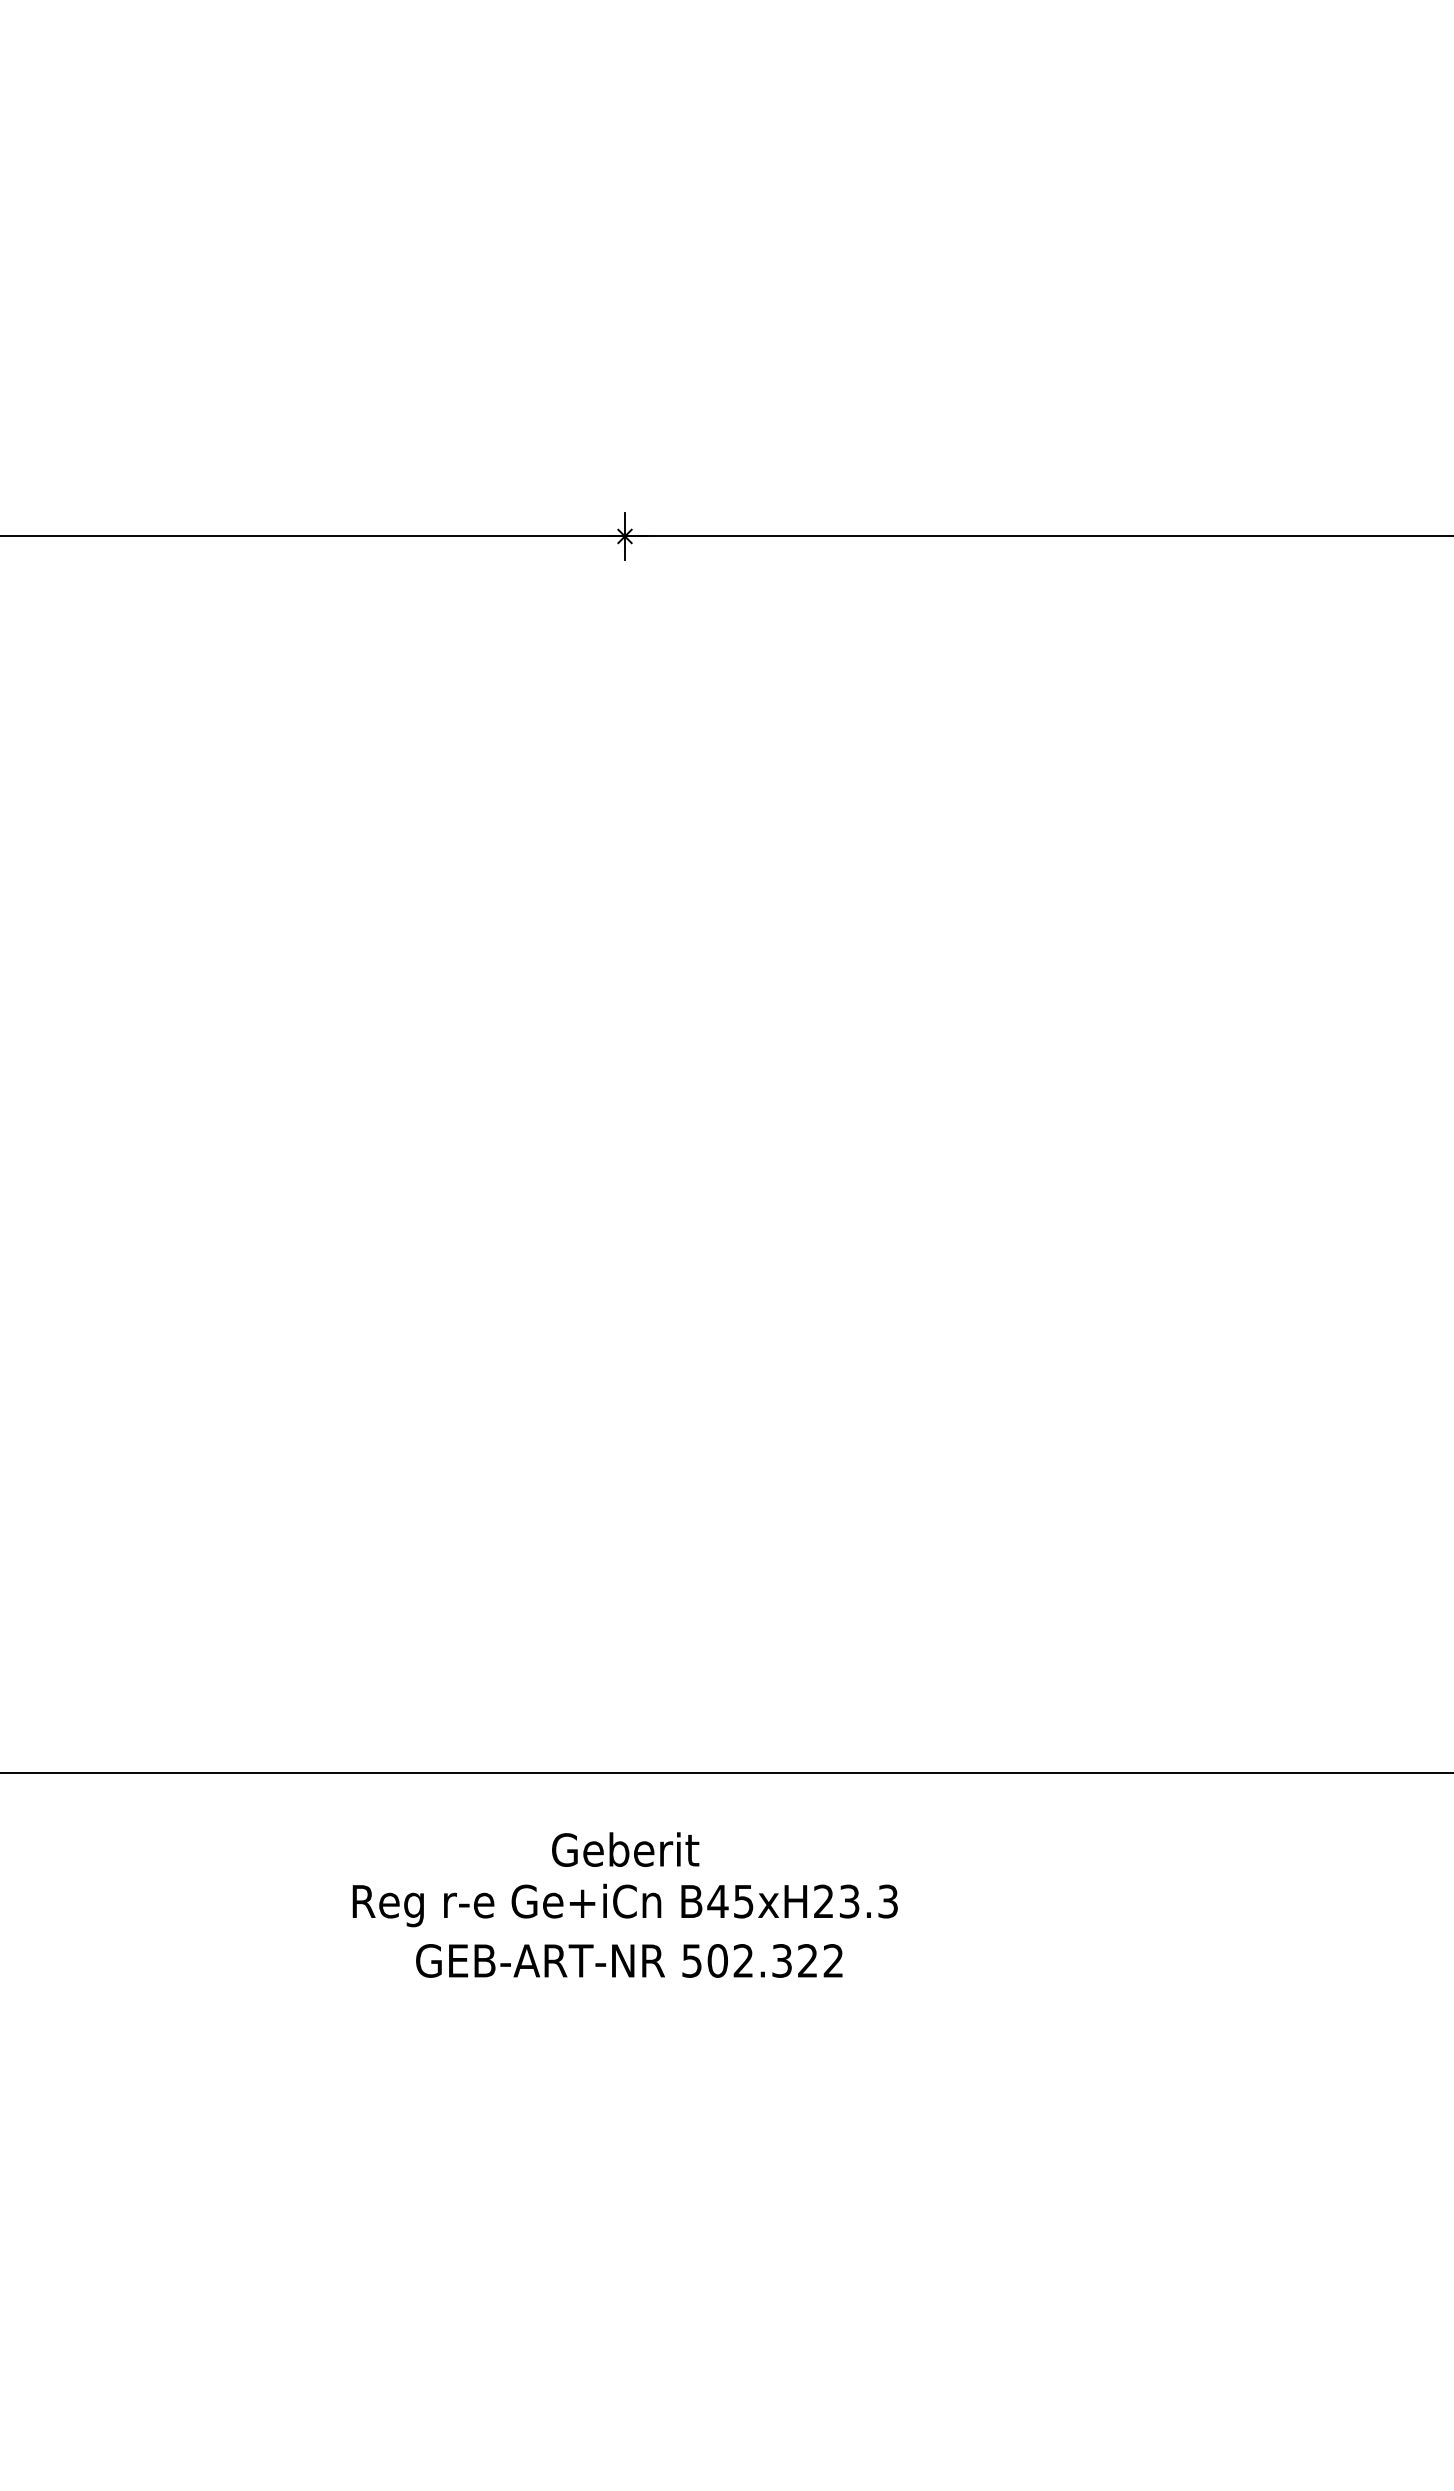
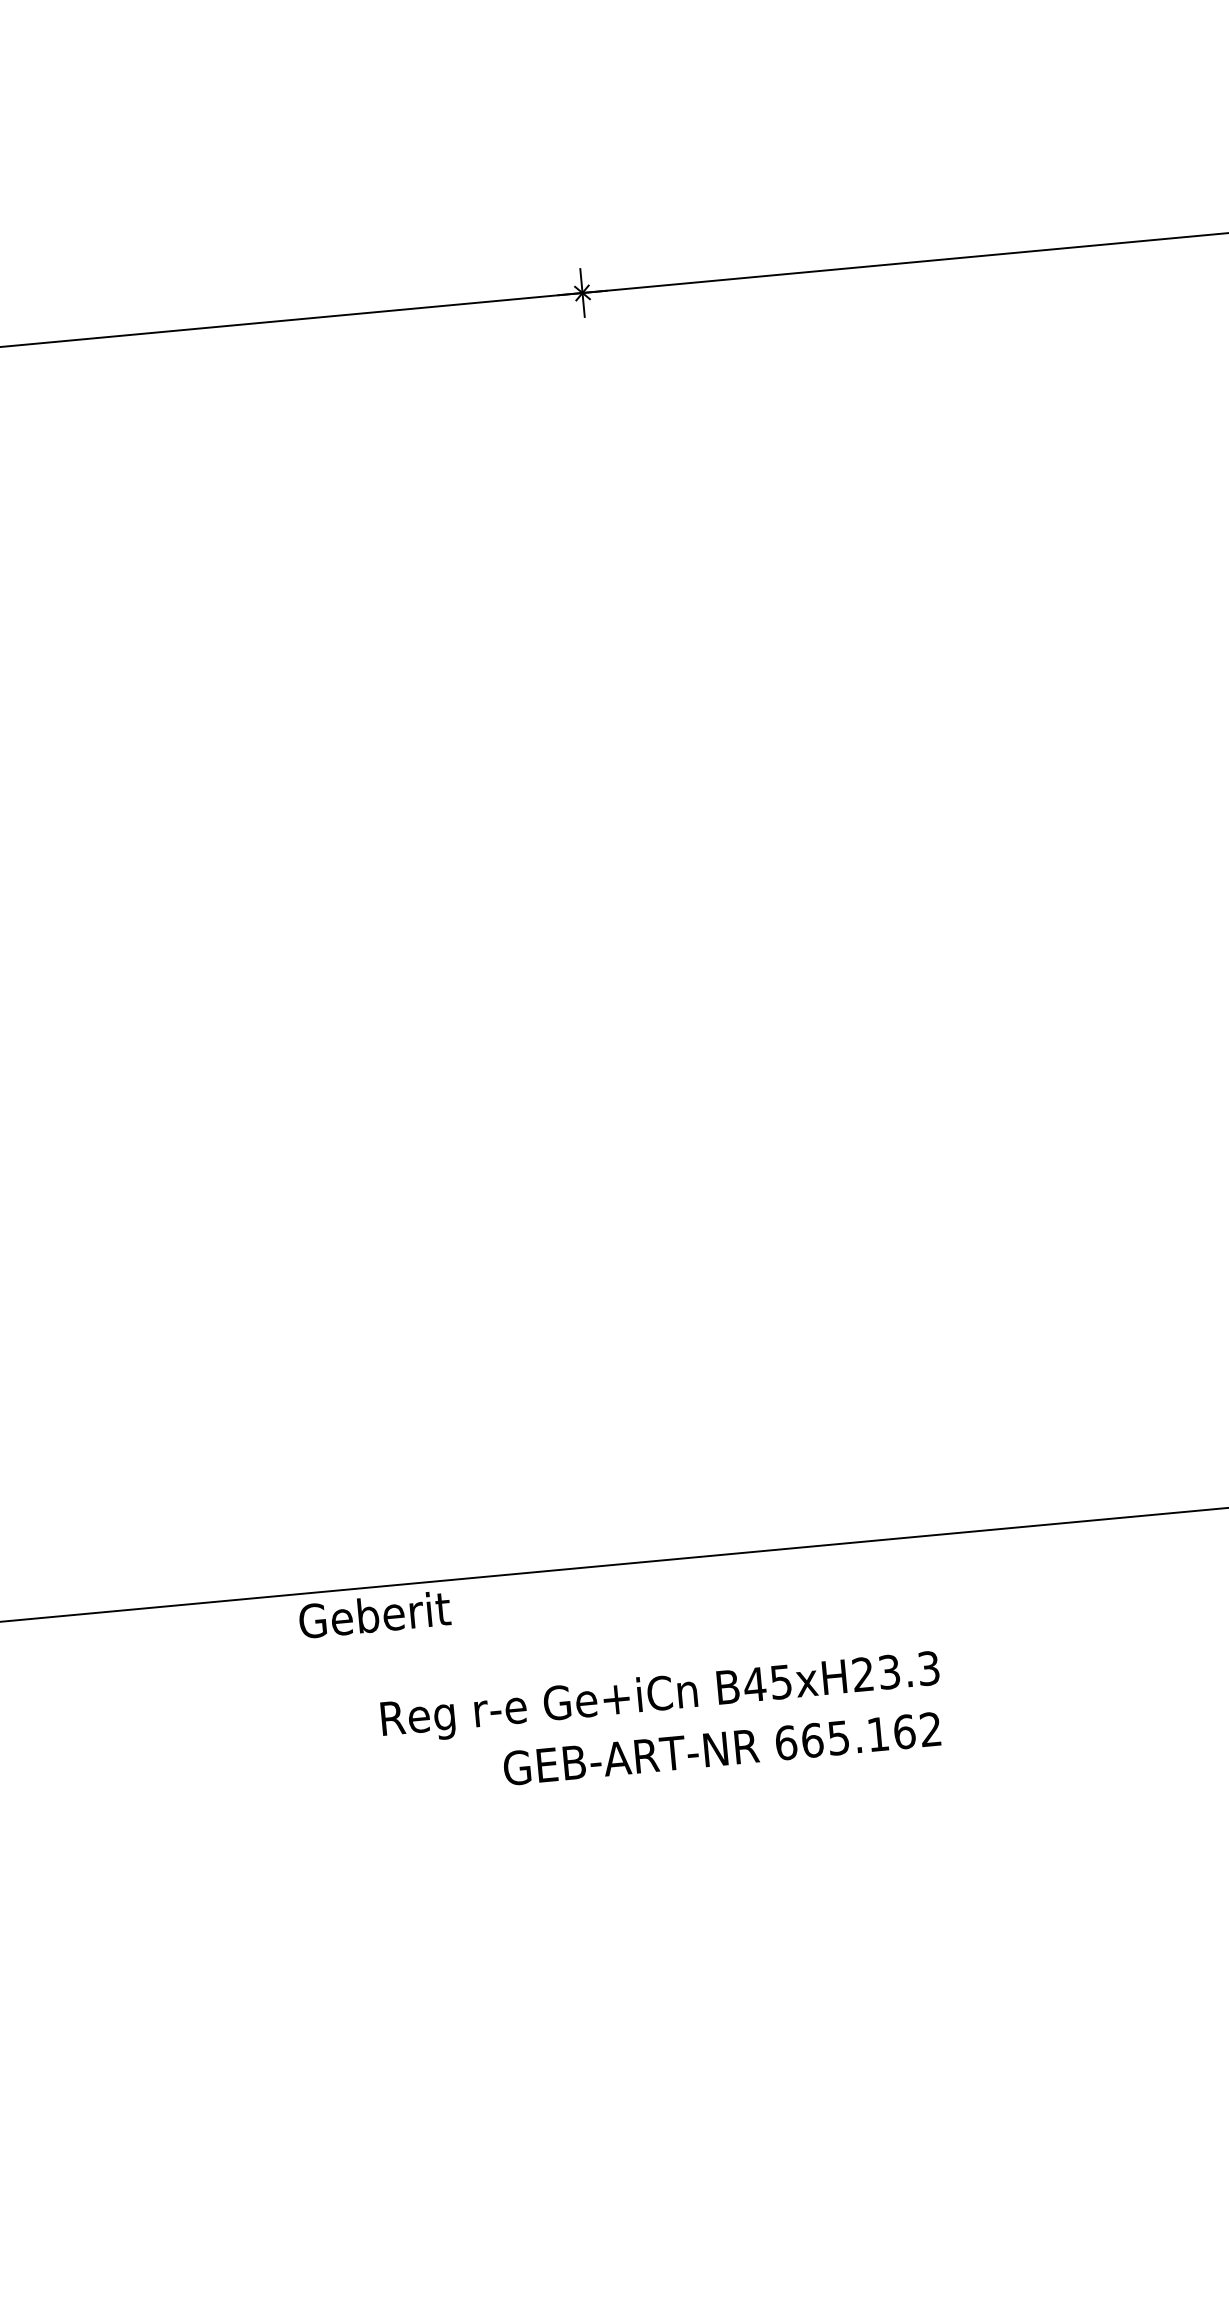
text: (625, 1849) -> (374, 1614), moved
text: (624, 1905) -> (659, 1697), moved
text: (750, 1960) -> (845, 1736), 502.322 -> 665.162

